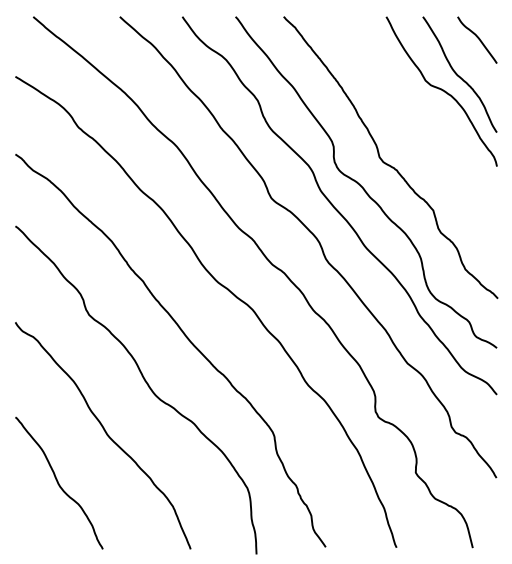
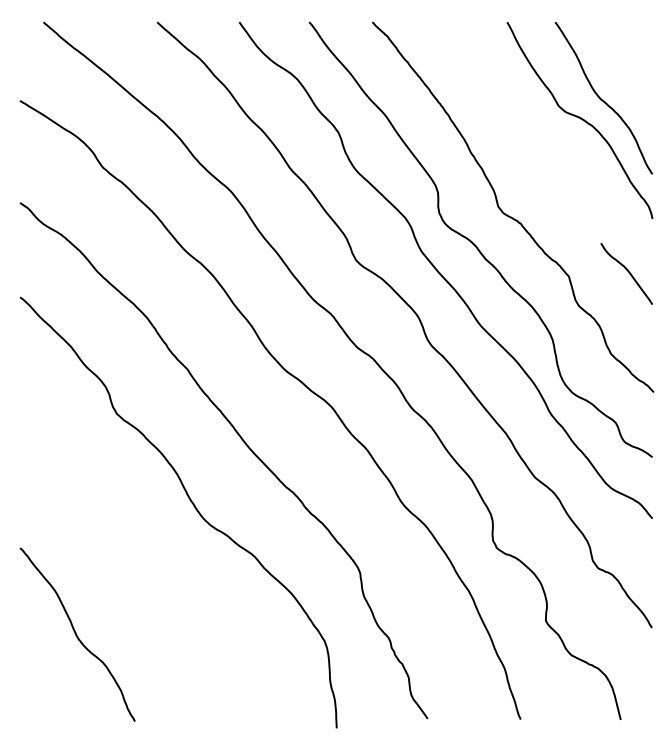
curve: (478, 39) -> (628, 273), moved
curve: (105, 433) -> (138, 569), removed

